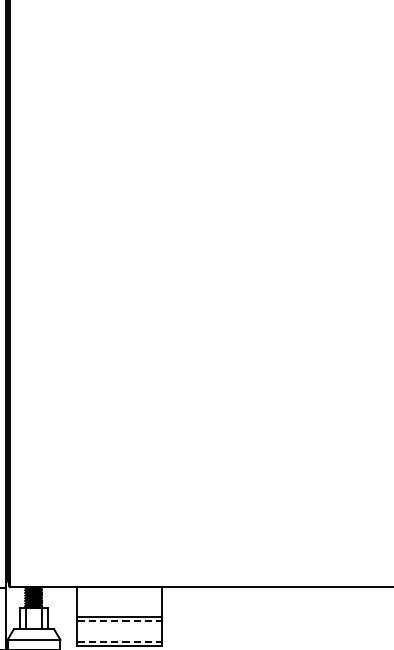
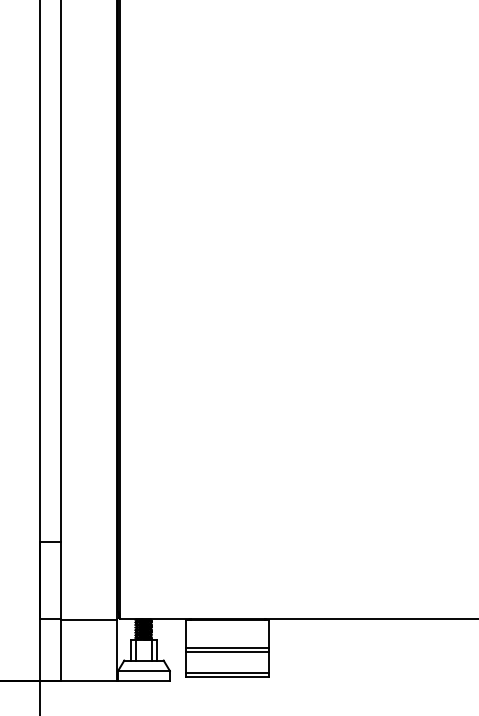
line: (120, 621) -> (228, 652), dashed -> solid
line: (120, 641) -> (228, 672), dashed -> solid

